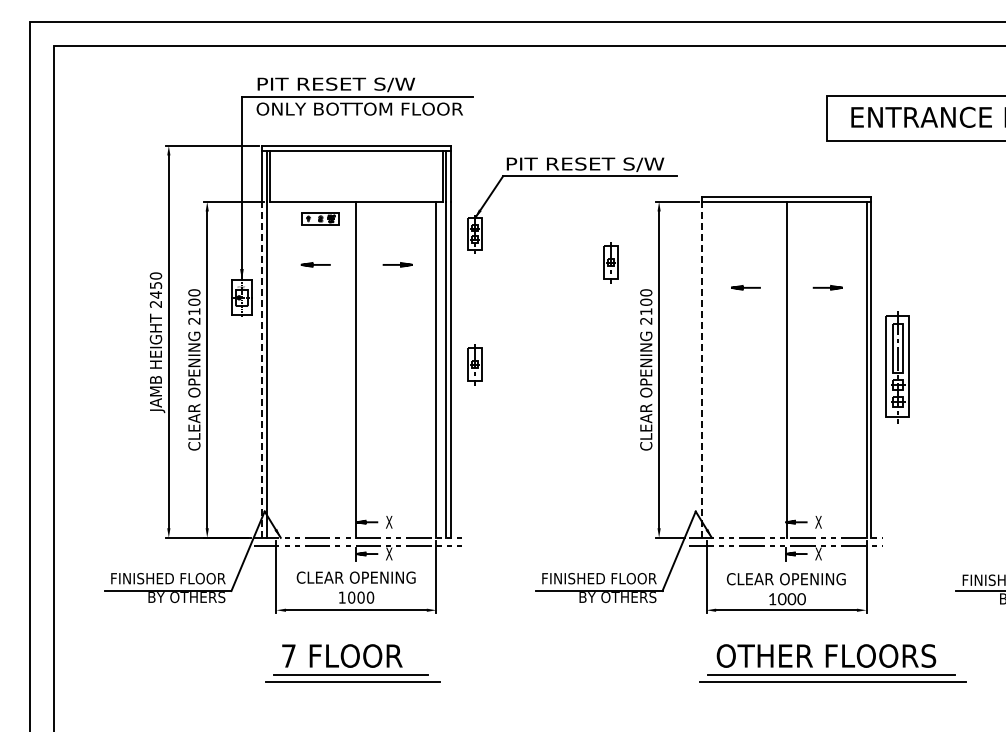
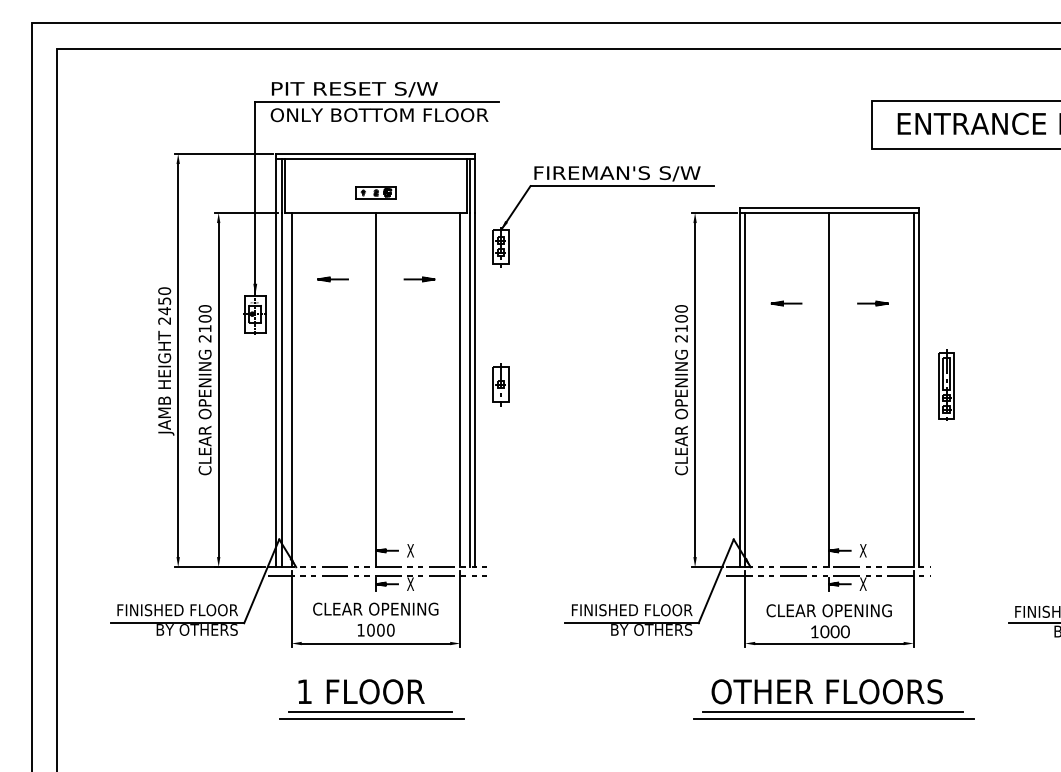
text: (584, 164) -> (616, 173), PIT RESET S/W -> FIREMAN'S S/W
part: (320, 218) -> (376, 192), moved
part: (610, 262) -> (643, 276), removed
part: (897, 364) -> (946, 384), size x0.62
line: (262, 369) -> (276, 389), dashed -> solid
line: (276, 369) -> (291, 389), added
line: (701, 369) -> (739, 389), dashed -> solid
line: (706, 369) -> (745, 389), added
text: (288, 655) -> (304, 691), 7 -> 1
part: (832, 663) -> (833, 699), moved

